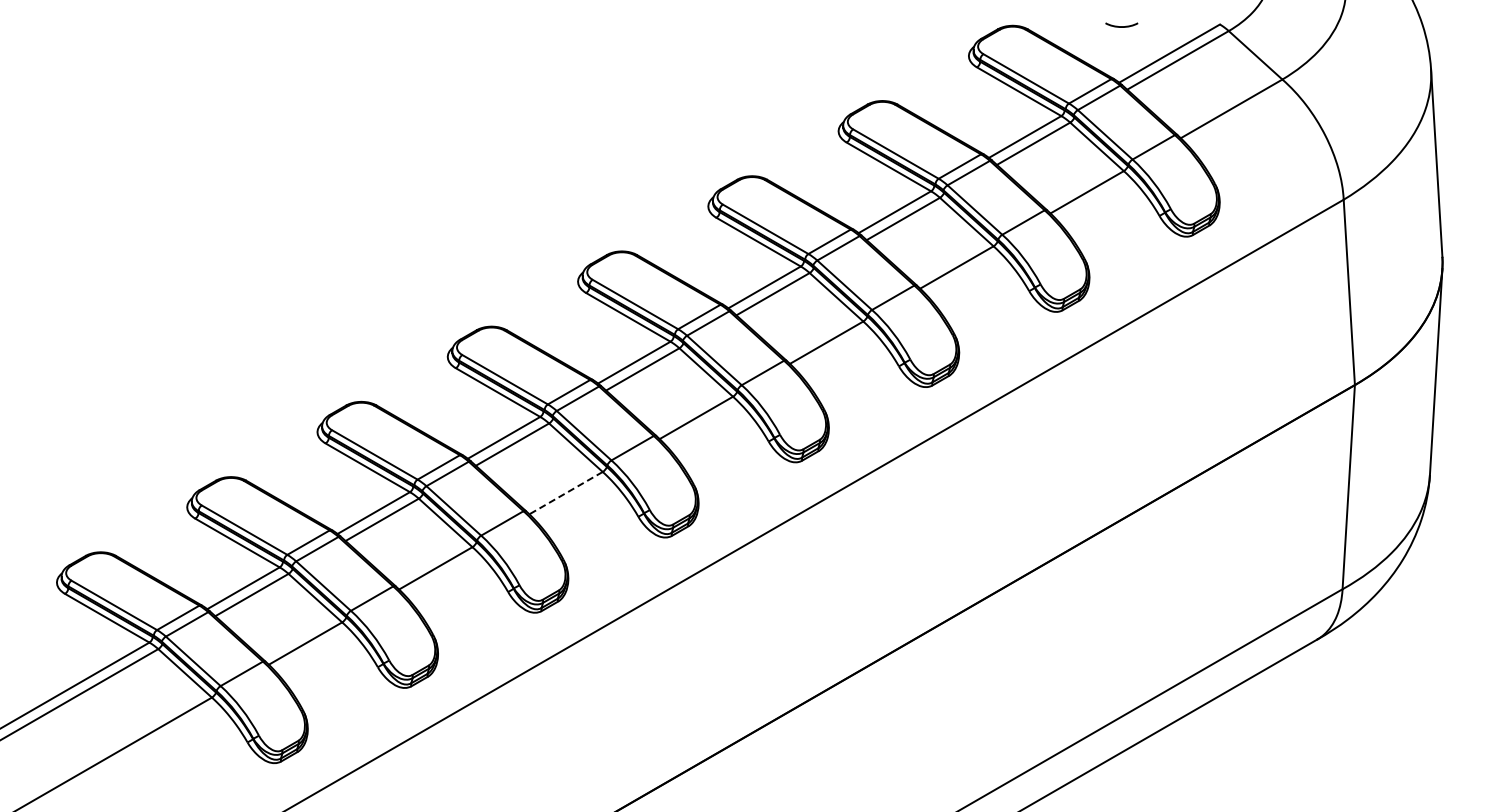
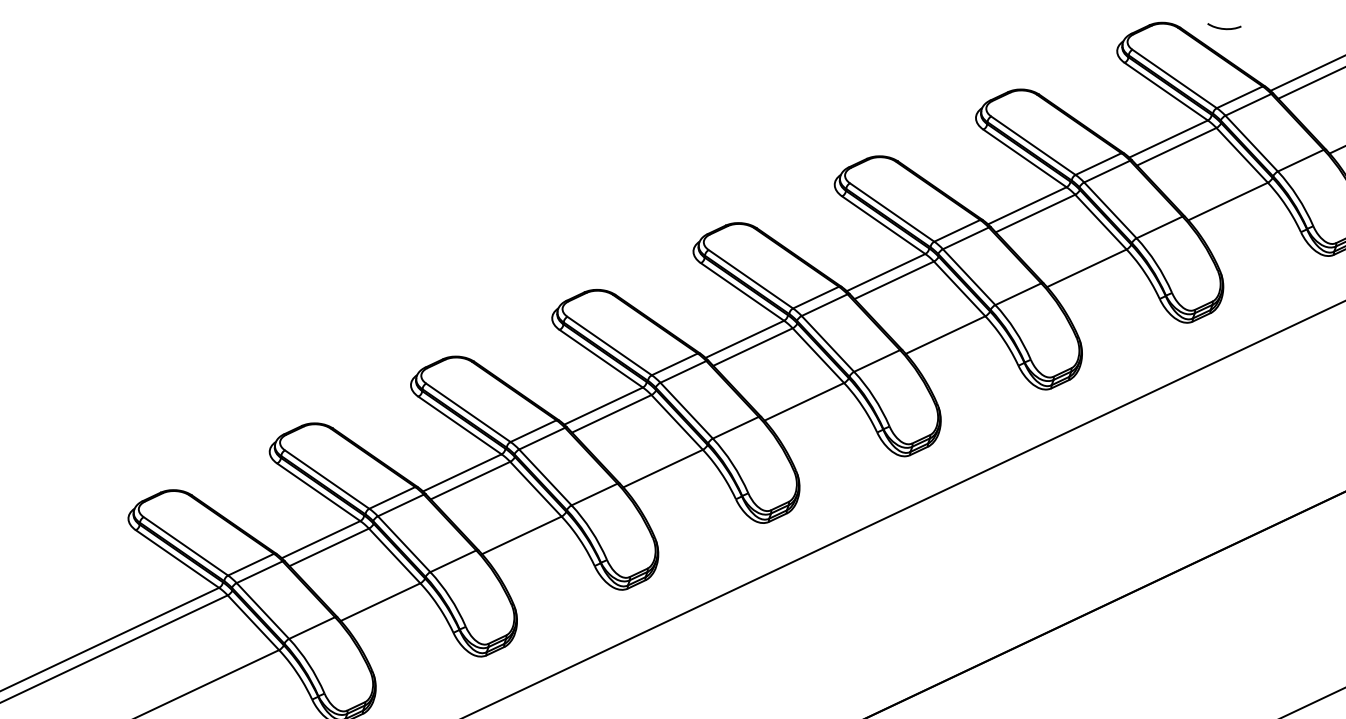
curve: (1121, 26) -> (1223, 28), moved
line: (565, 493) -> (662, 468), dashed -> solid

